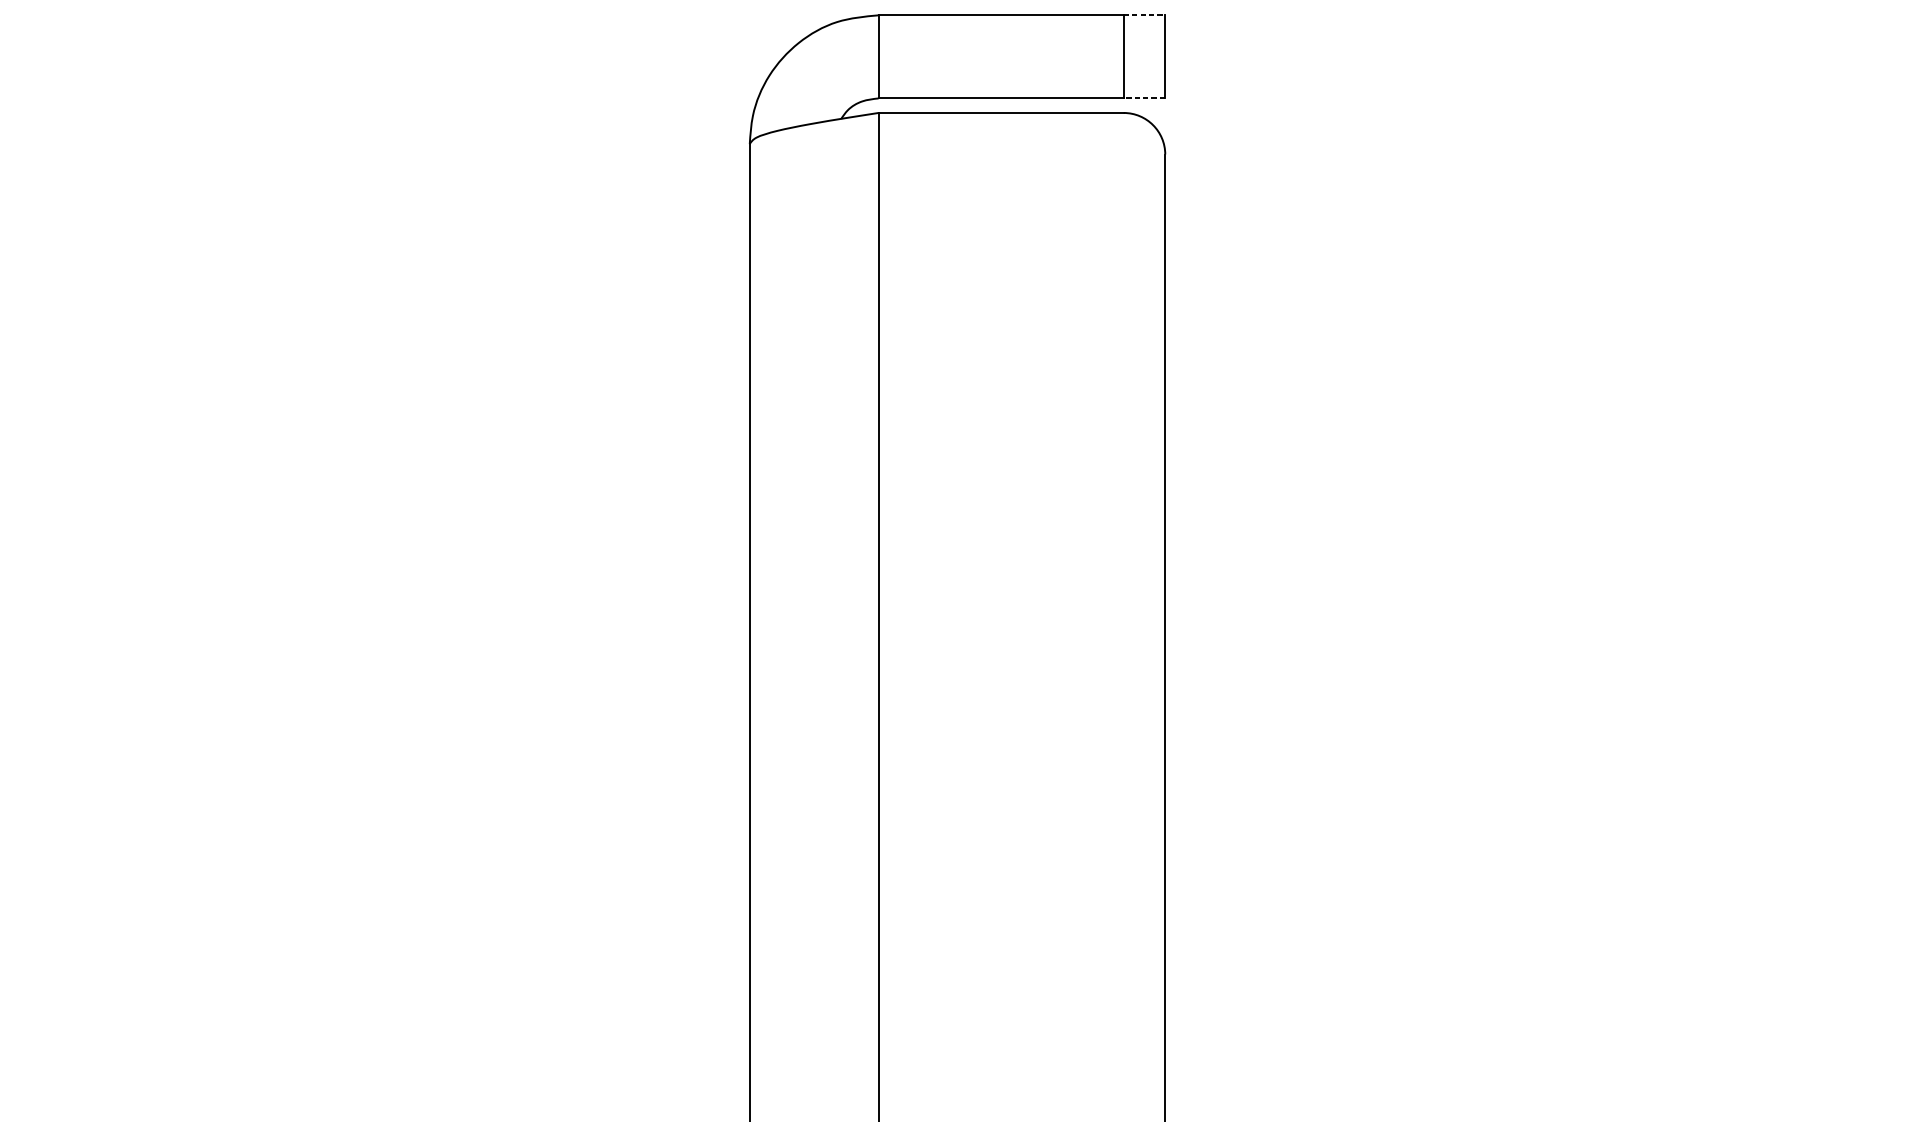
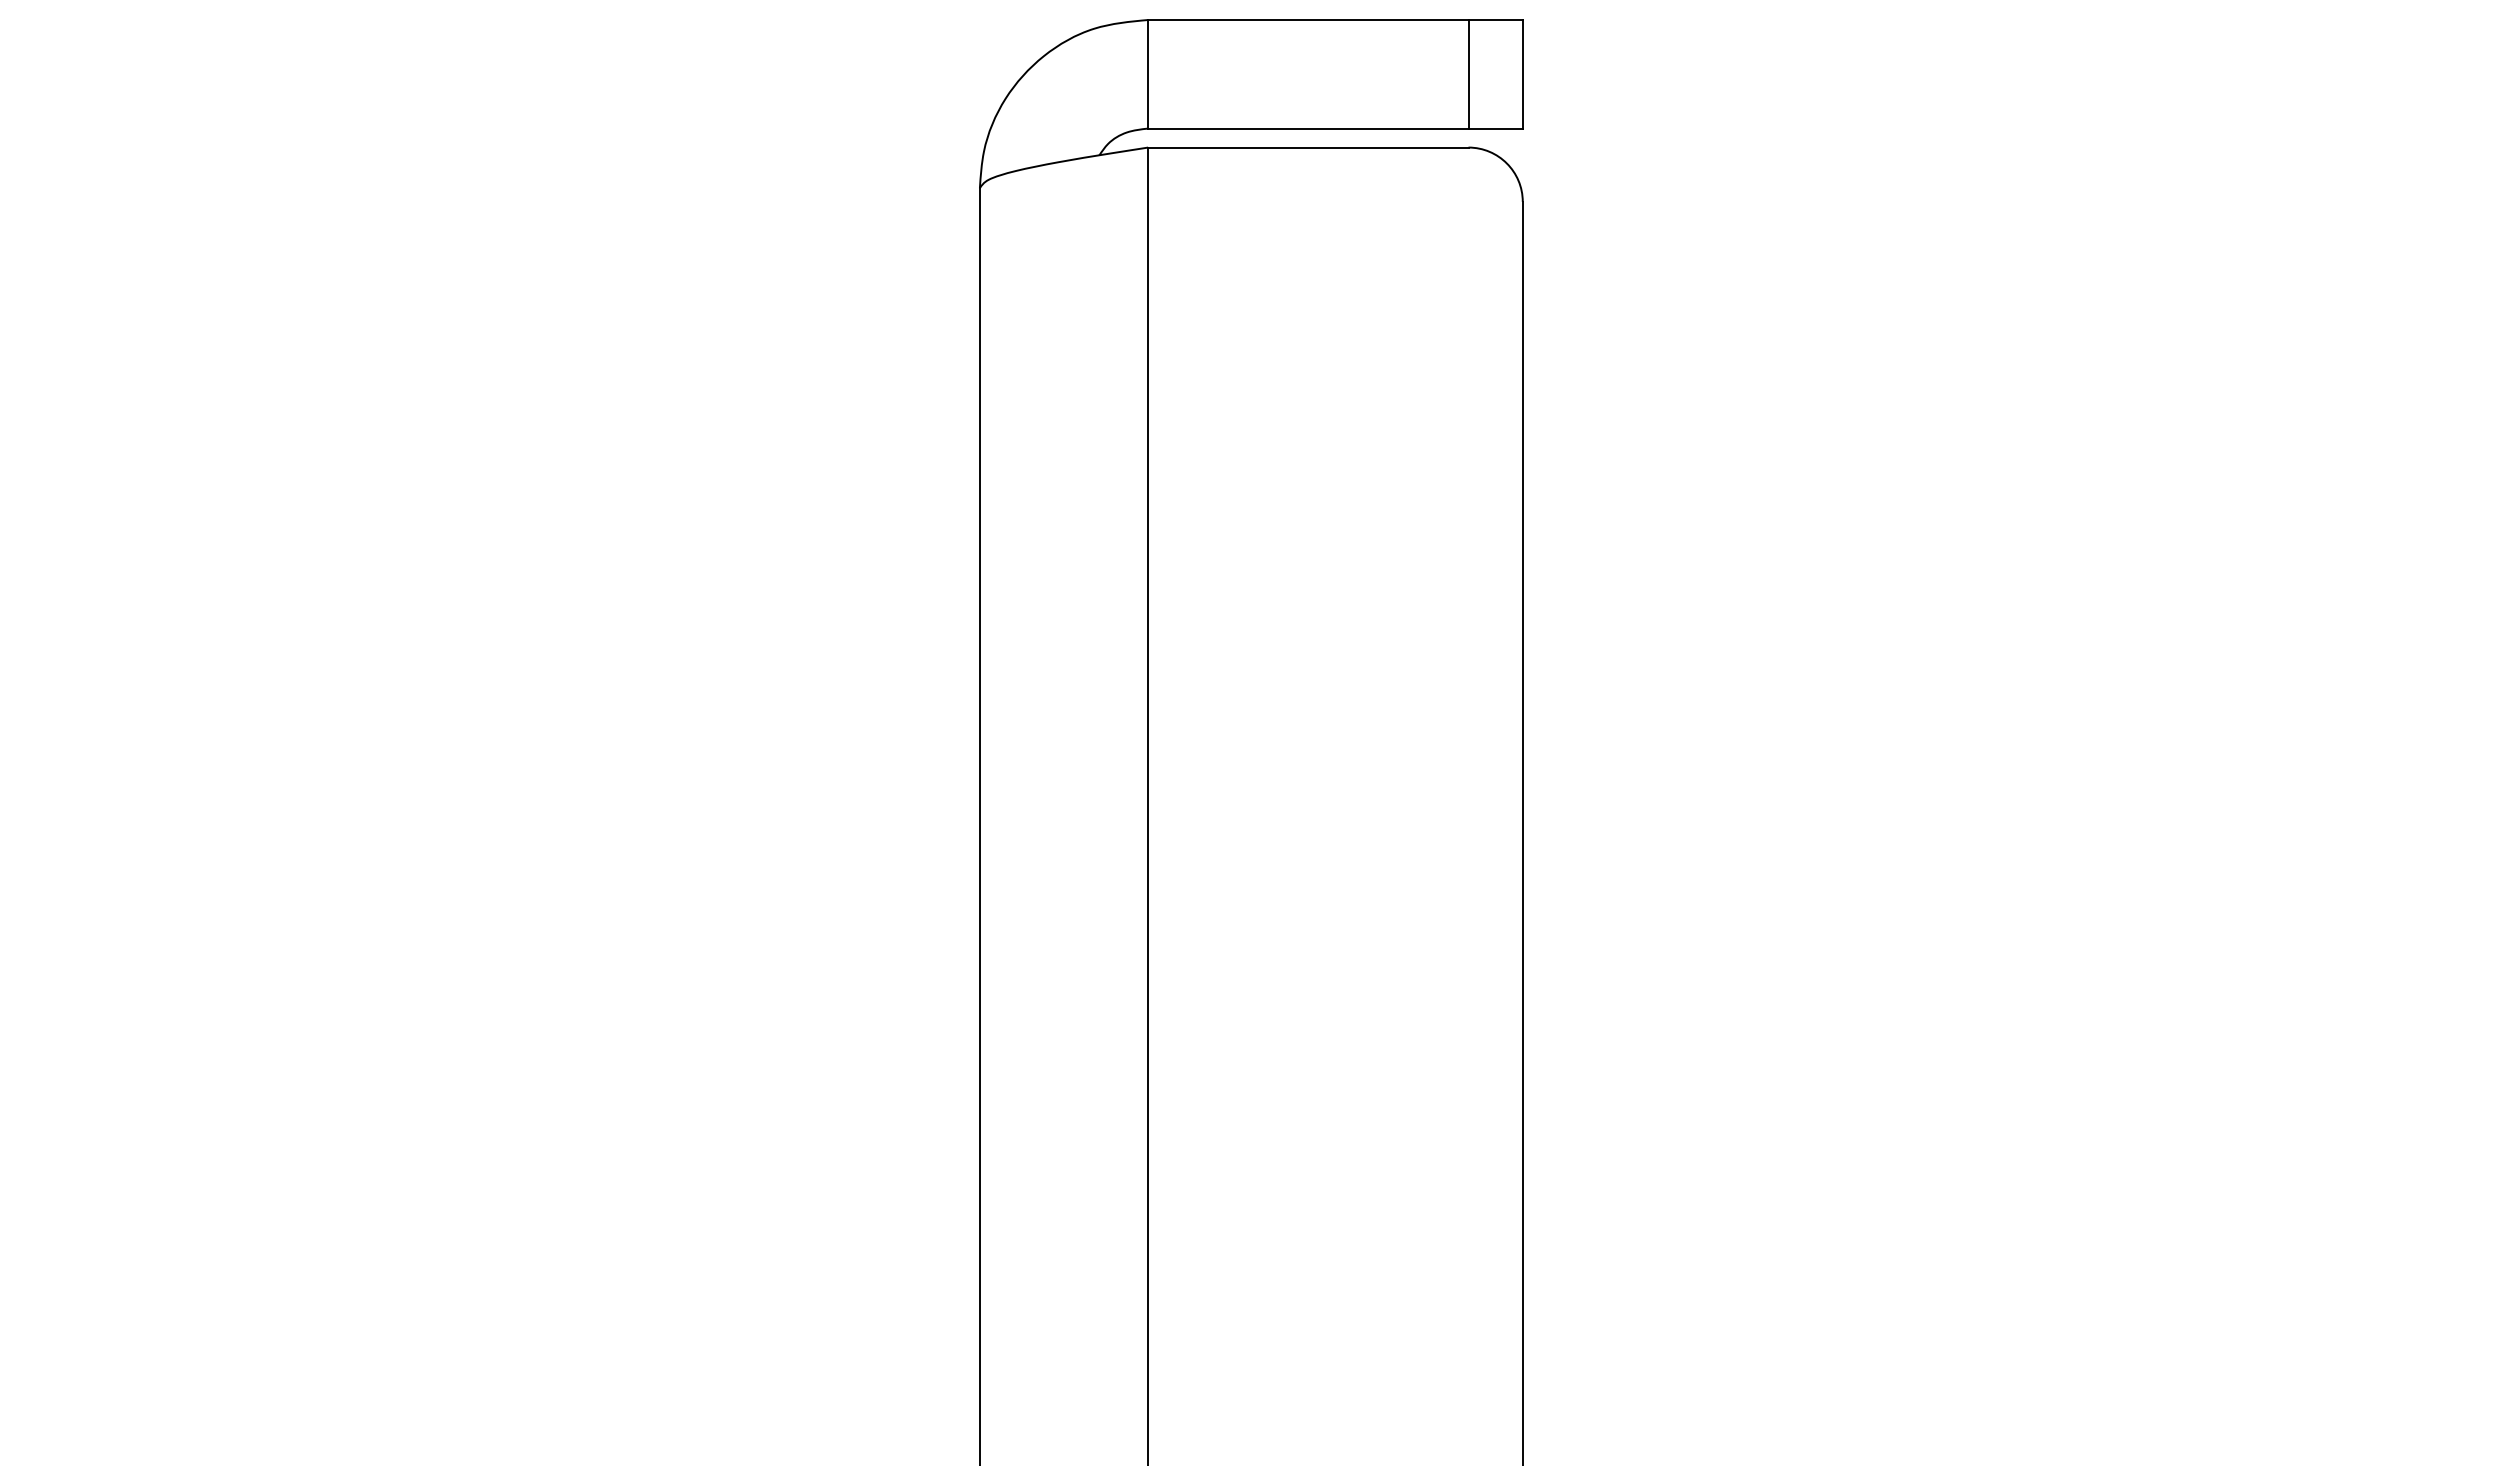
line: (1145, 14) -> (1496, 19), dashed -> solid
line: (1144, 98) -> (1495, 128), dashed -> solid

